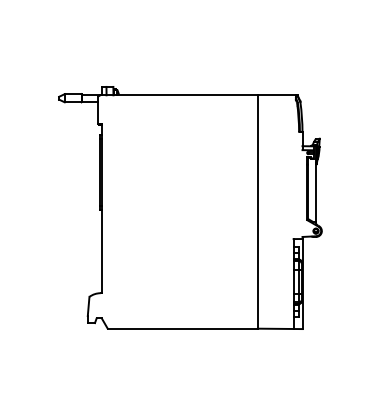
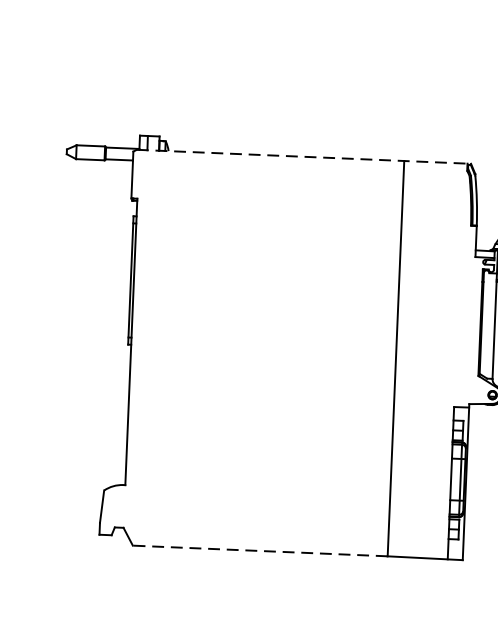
line: (198, 95) -> (303, 157), solid -> dashed
line: (182, 328) -> (259, 550), solid -> dashed

